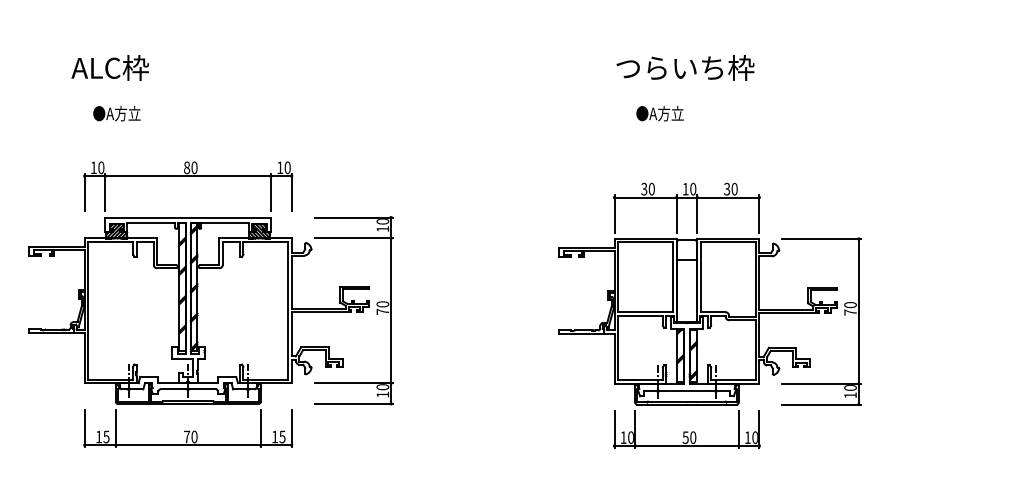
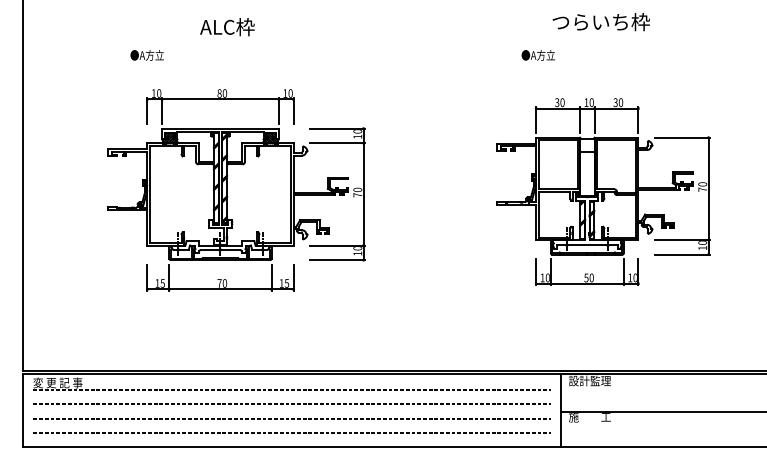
text: (110, 68) -> (227, 27), moved
text: (684, 68) -> (600, 22), moved
text: (115, 113) -> (146, 55), moved
text: (658, 113) -> (537, 55), moved
part: (709, 315) -> (603, 191), moved

